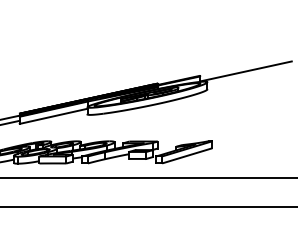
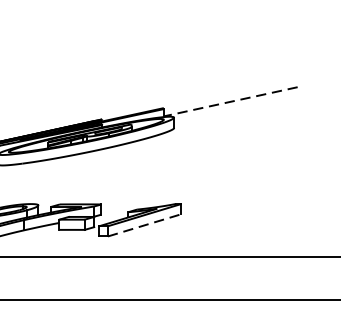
line: (246, 71) -> (231, 101), solid -> dashed
line: (188, 155) -> (146, 224), solid -> dashed

